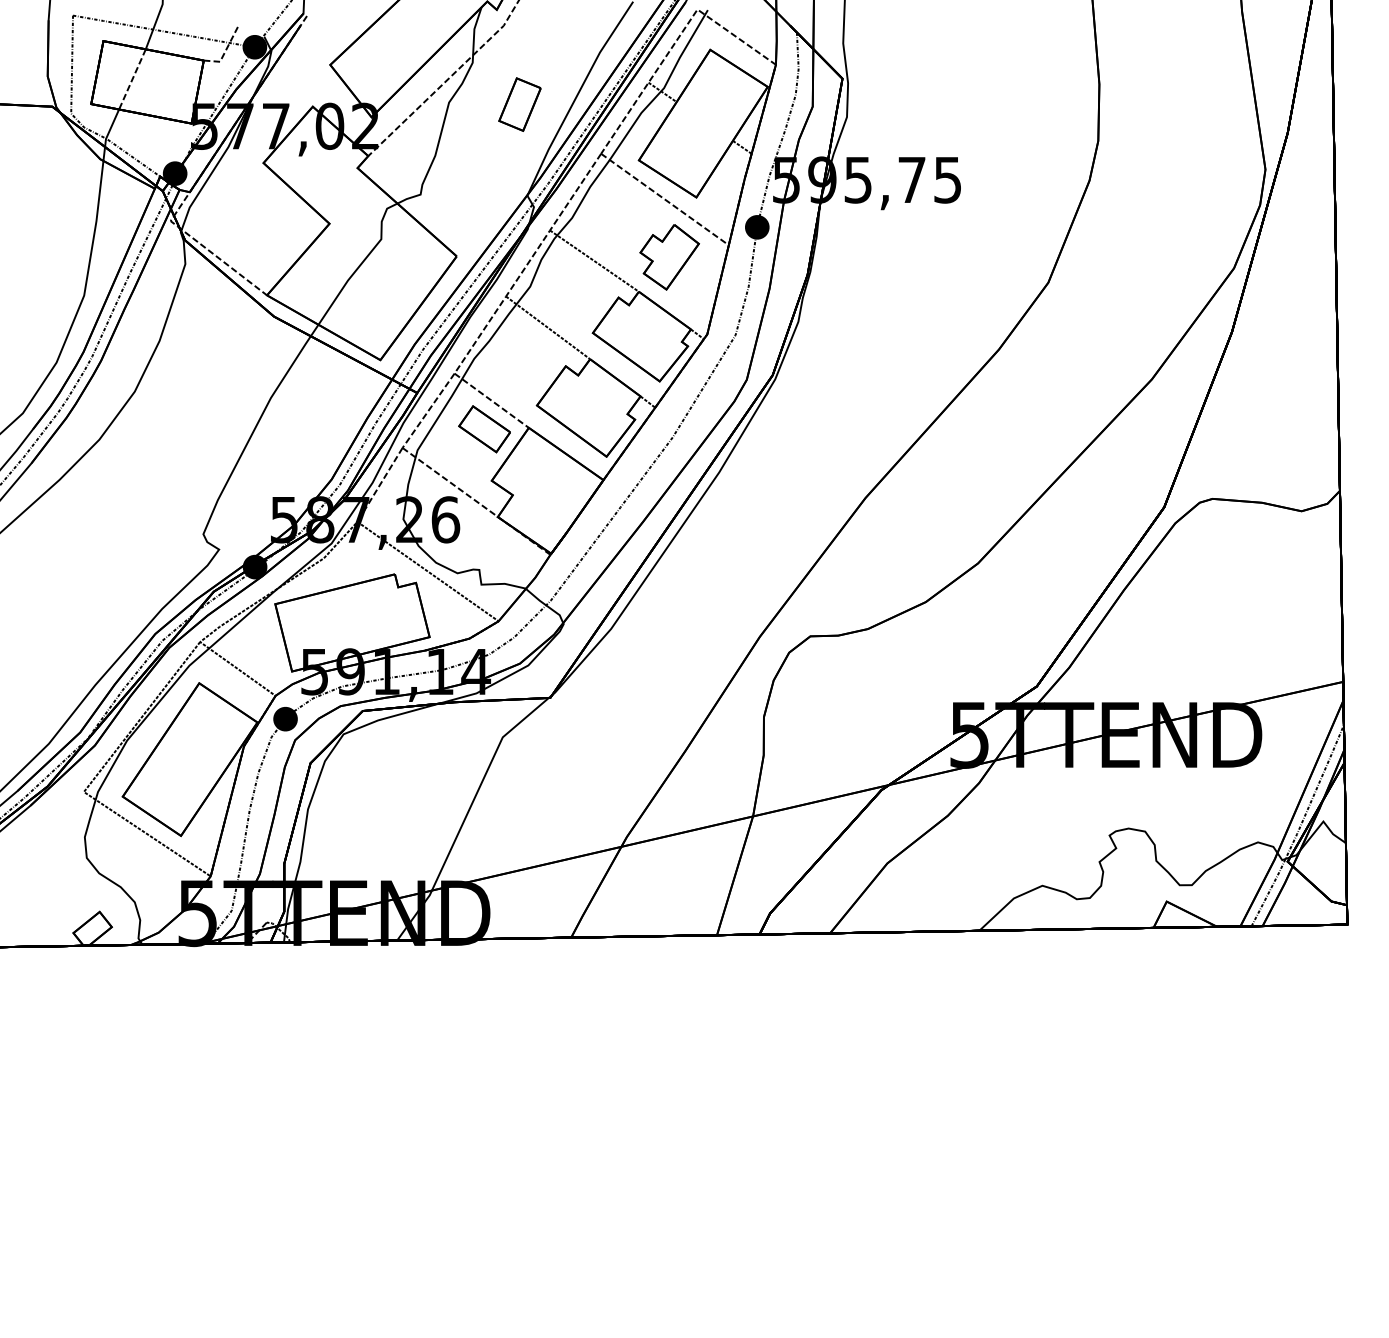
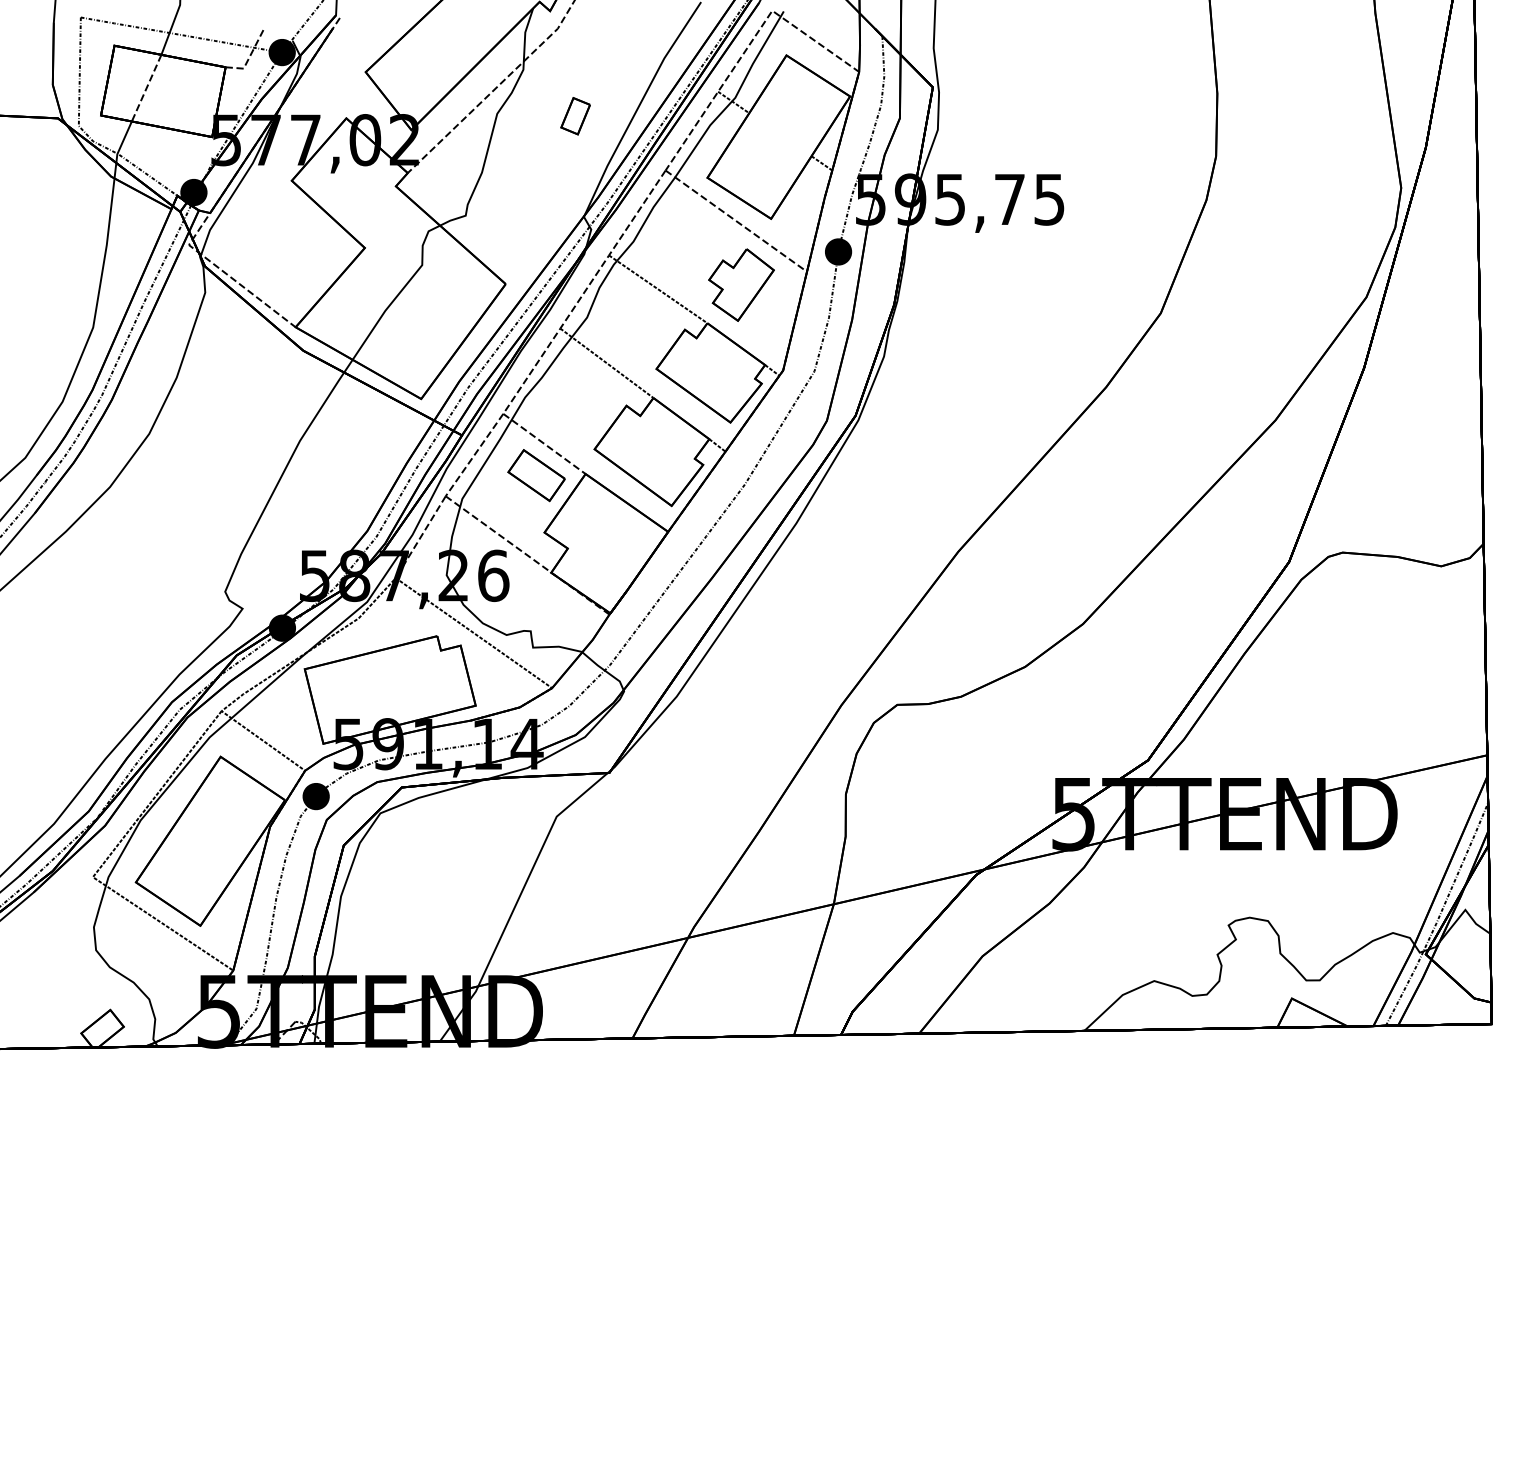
part: (519, 105) -> (575, 116), size x0.62

